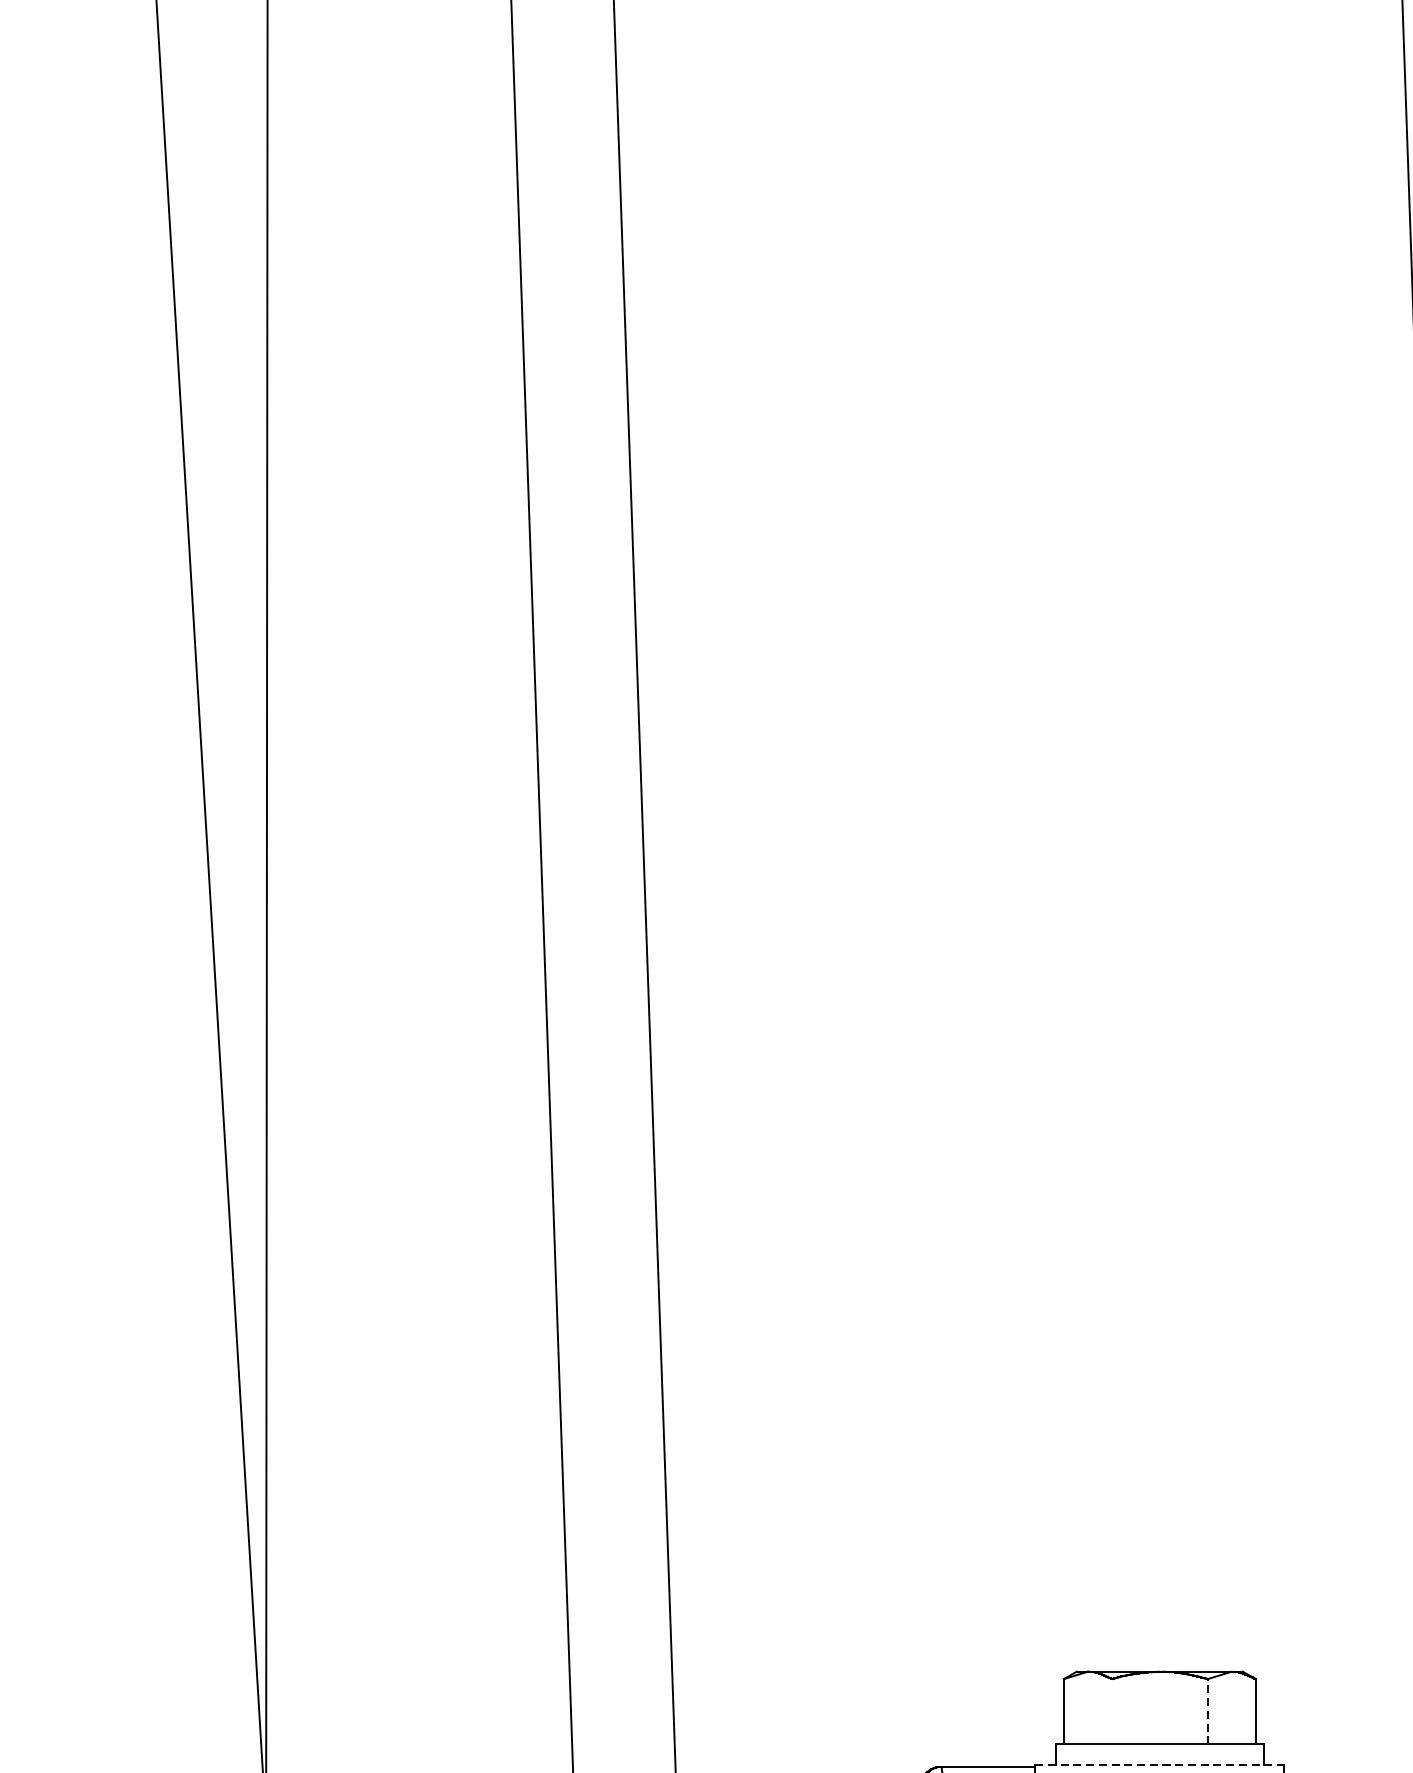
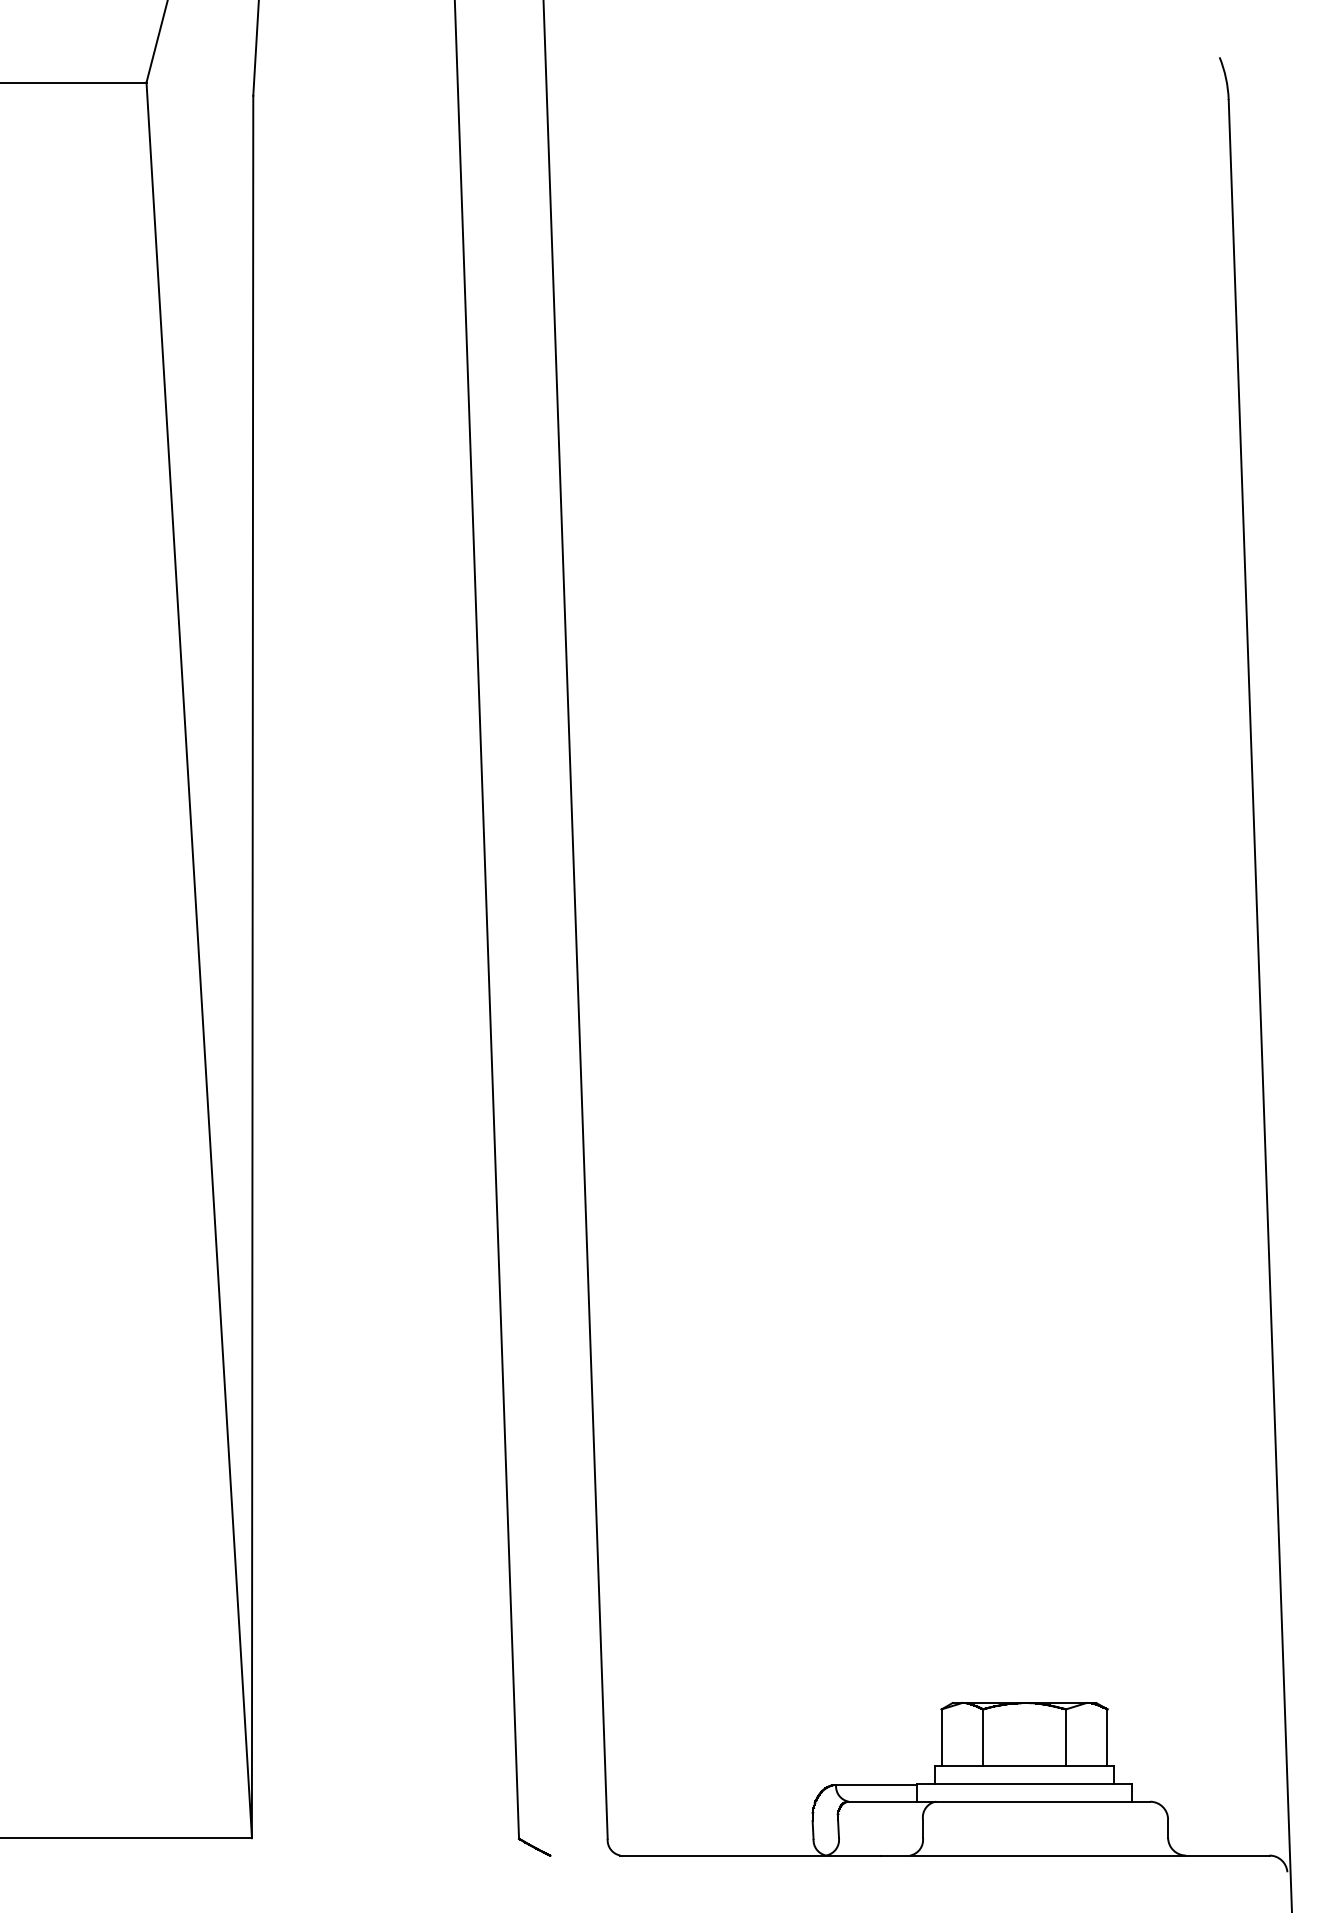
line: (1112, 1711) -> (983, 1737), added
line: (1208, 1711) -> (1066, 1737), dashed -> solid
line: (1159, 1764) -> (1024, 1783), dashed -> solid

